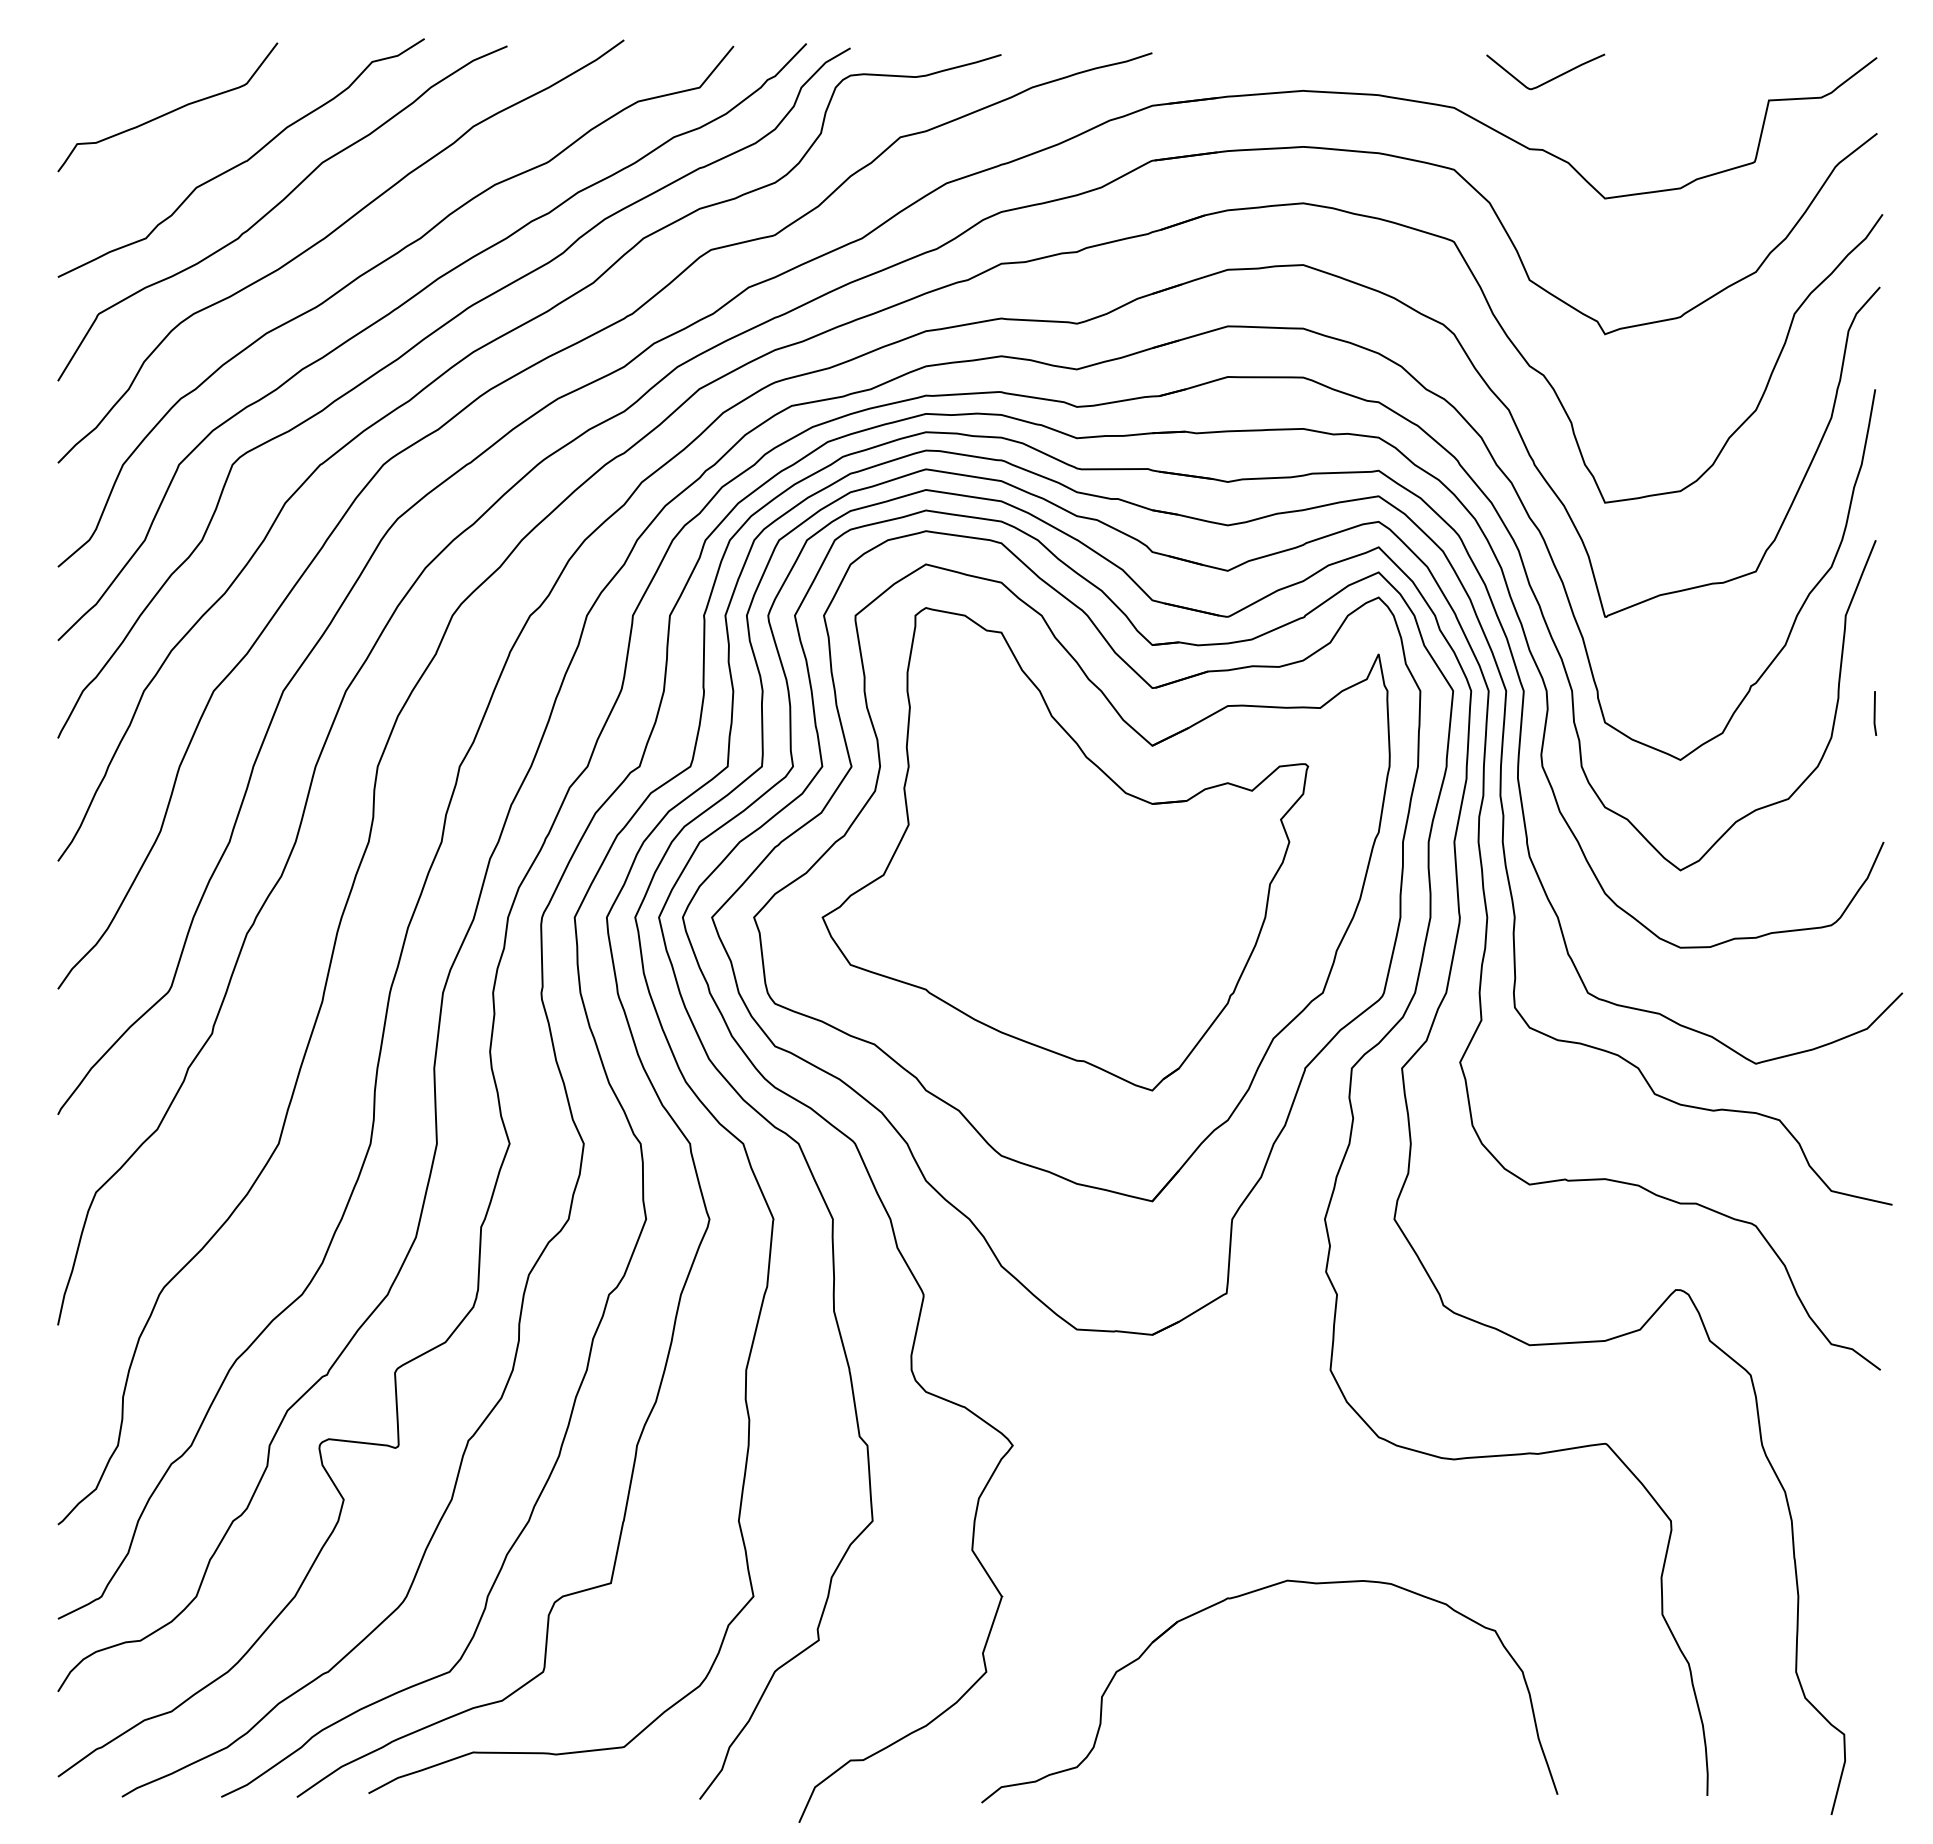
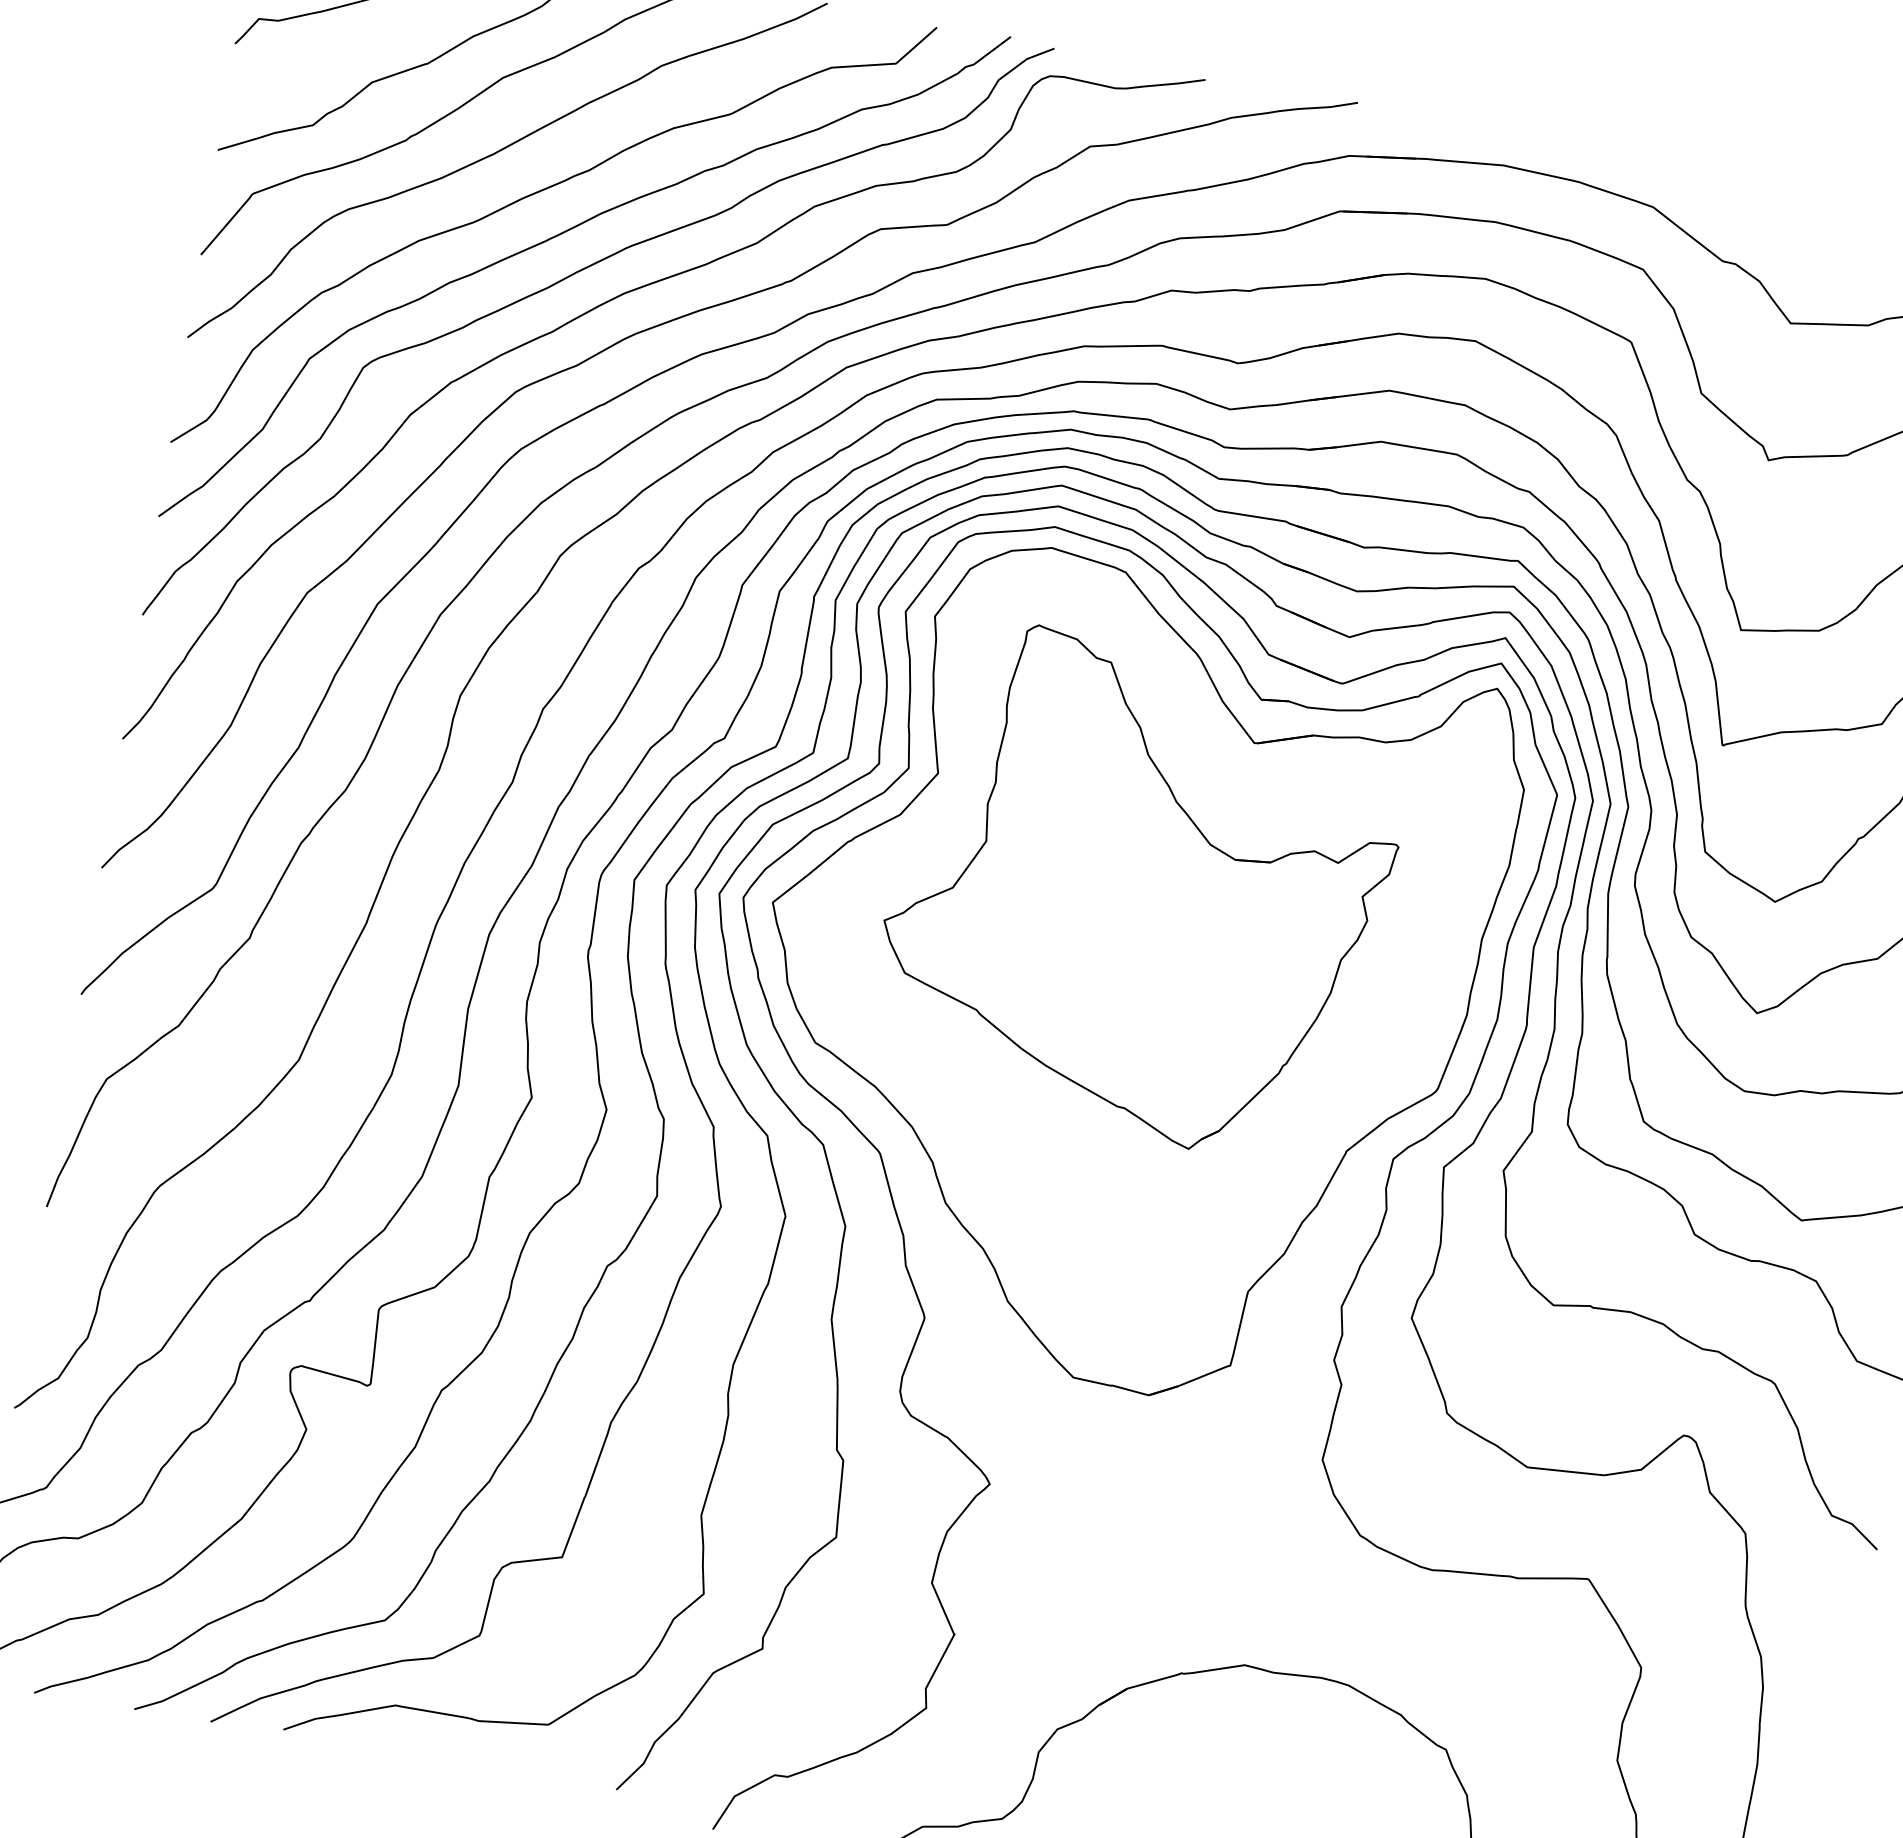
curve: (1550, 79) -> (1755, 194), removed
part: (1071, 882) -> (1141, 925), removed

